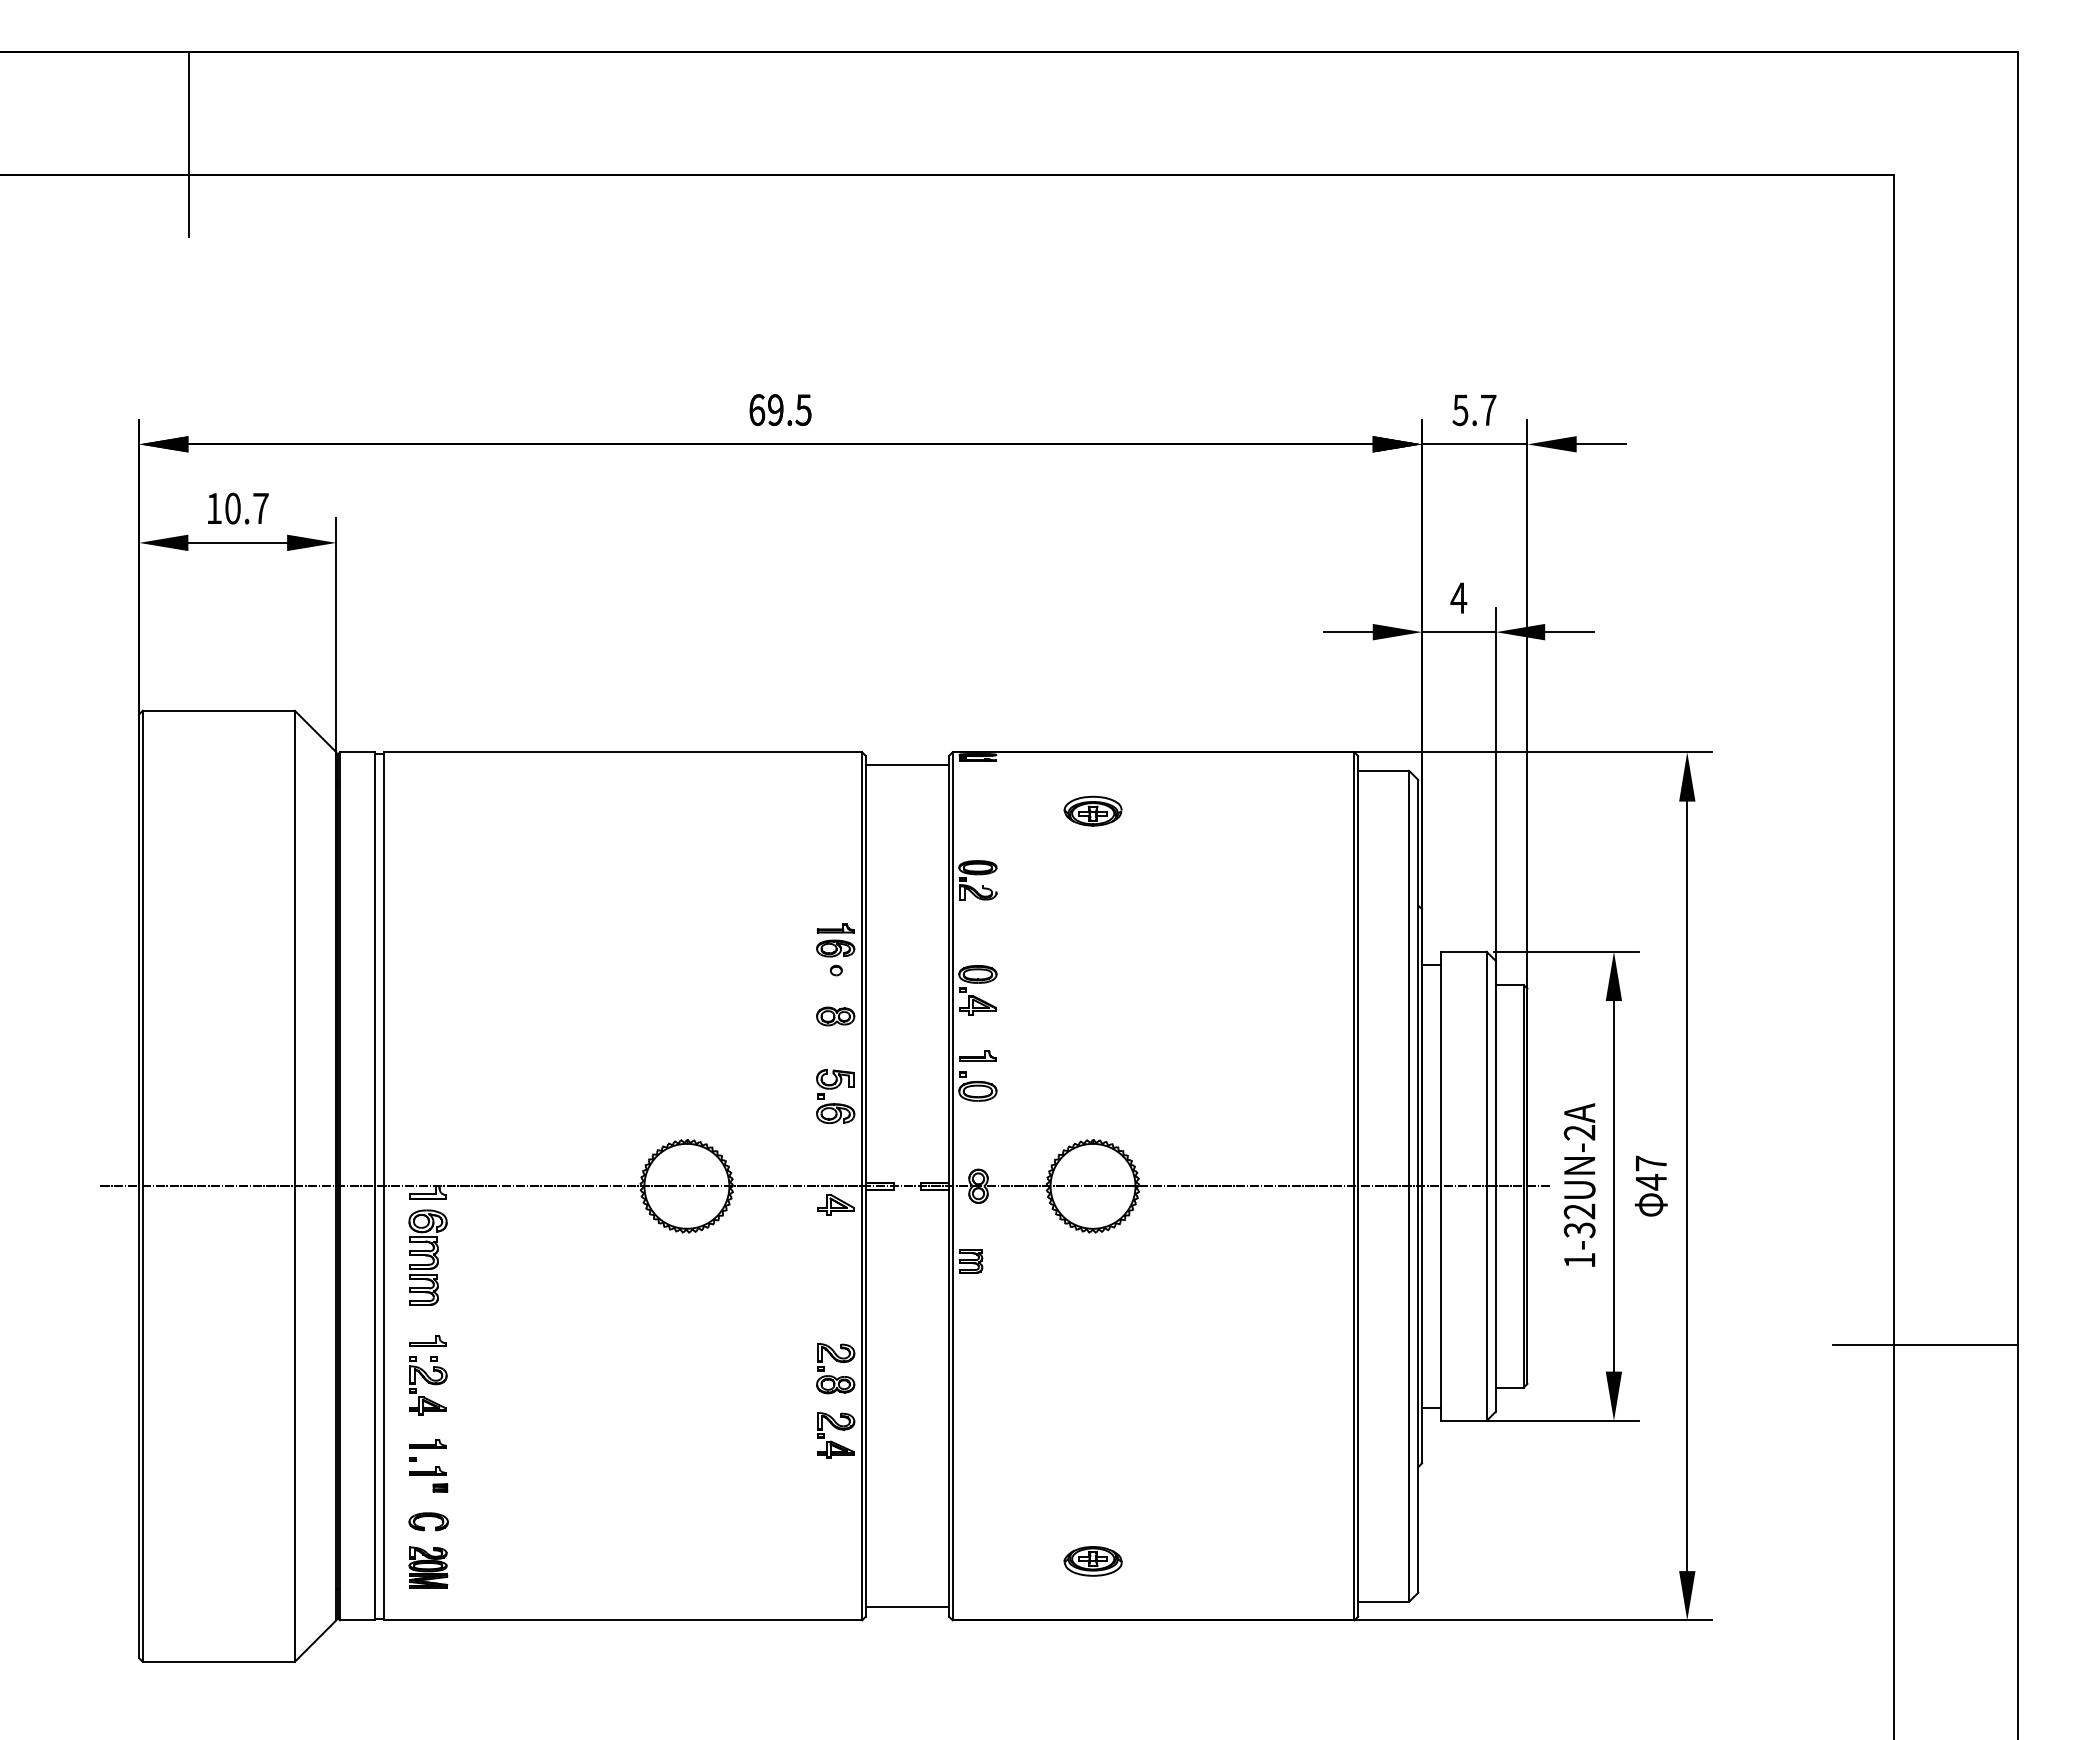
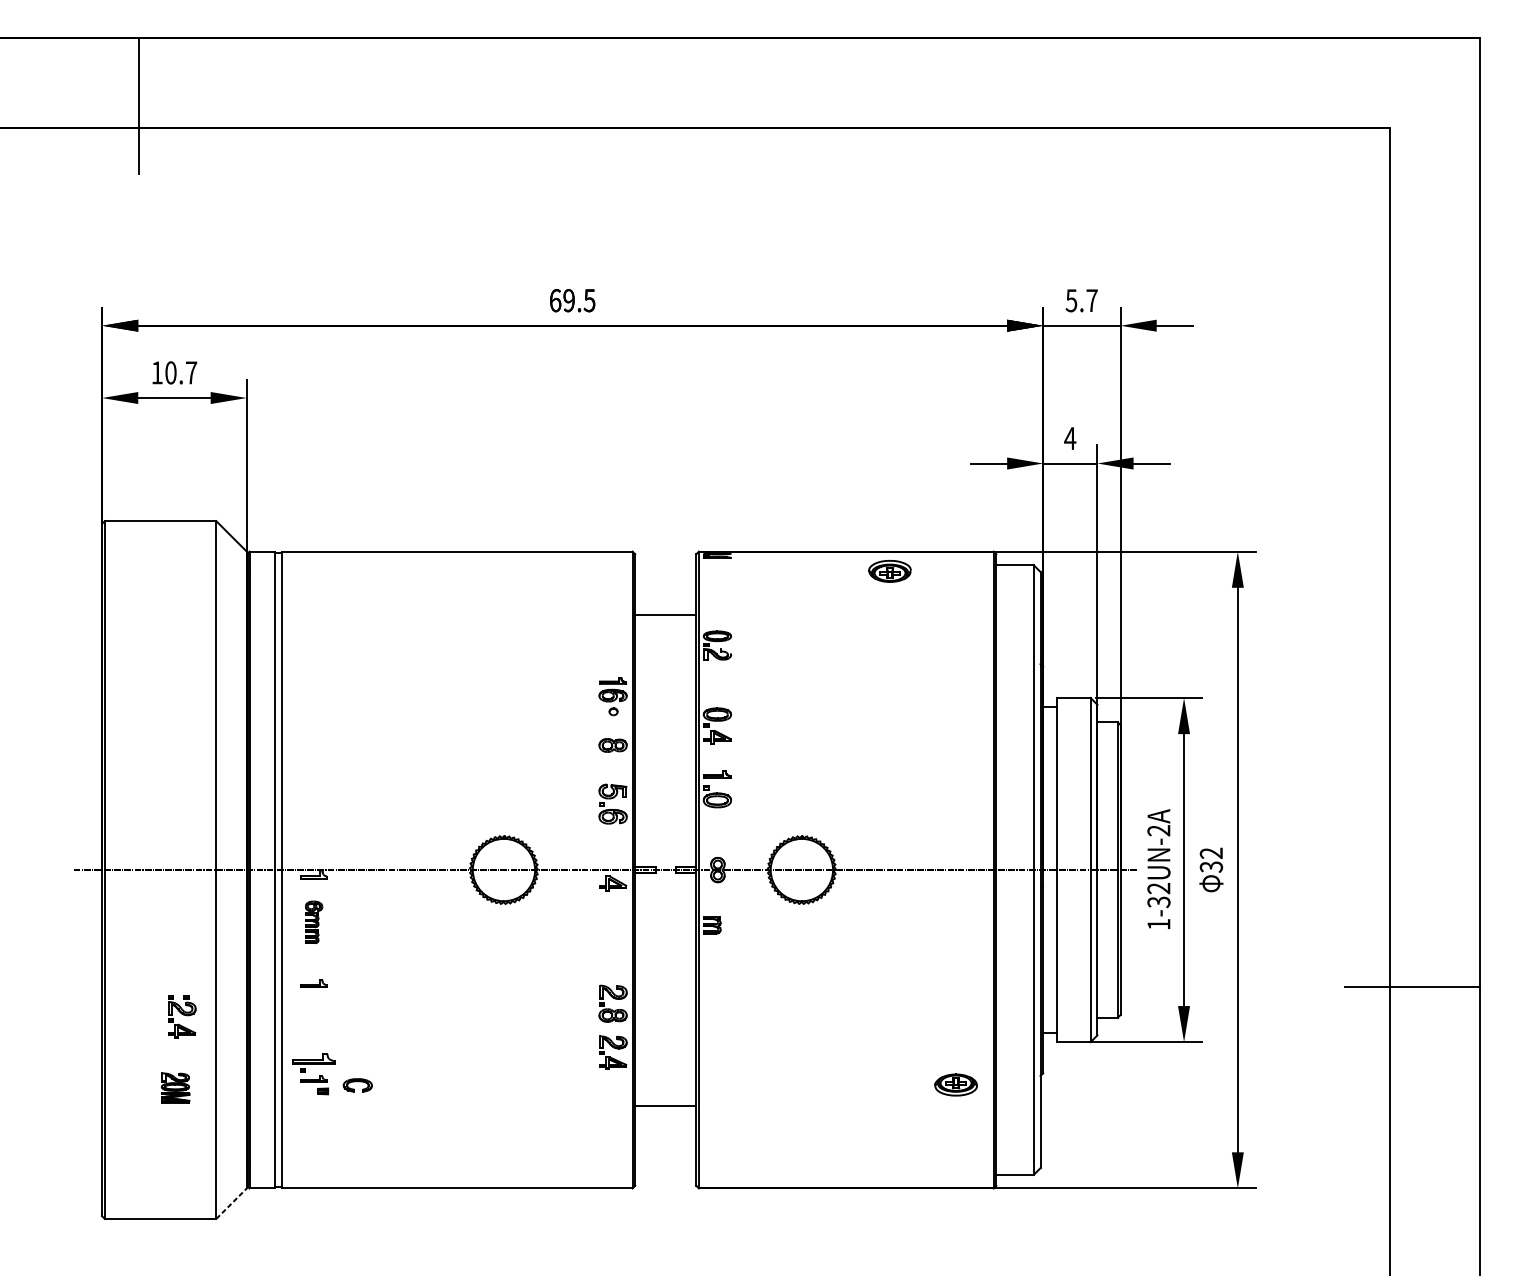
line: (906, 765) -> (665, 614), moved
part: (1092, 810) -> (889, 570), moved
text: (1651, 1172) -> (1211, 859), 47 -> 32
part: (427, 1257) -> (313, 922), size x0.6
part: (428, 1385) -> (182, 1016), moved
part: (427, 1443) -> (313, 1058), size x1.6
part: (428, 1521) -> (357, 1085), moved
part: (1092, 1561) -> (955, 1085), moved
part: (428, 1567) -> (175, 1088), moved
line: (906, 1607) -> (665, 1105), moved
line: (315, 1640) -> (231, 1203), solid -> dashed

